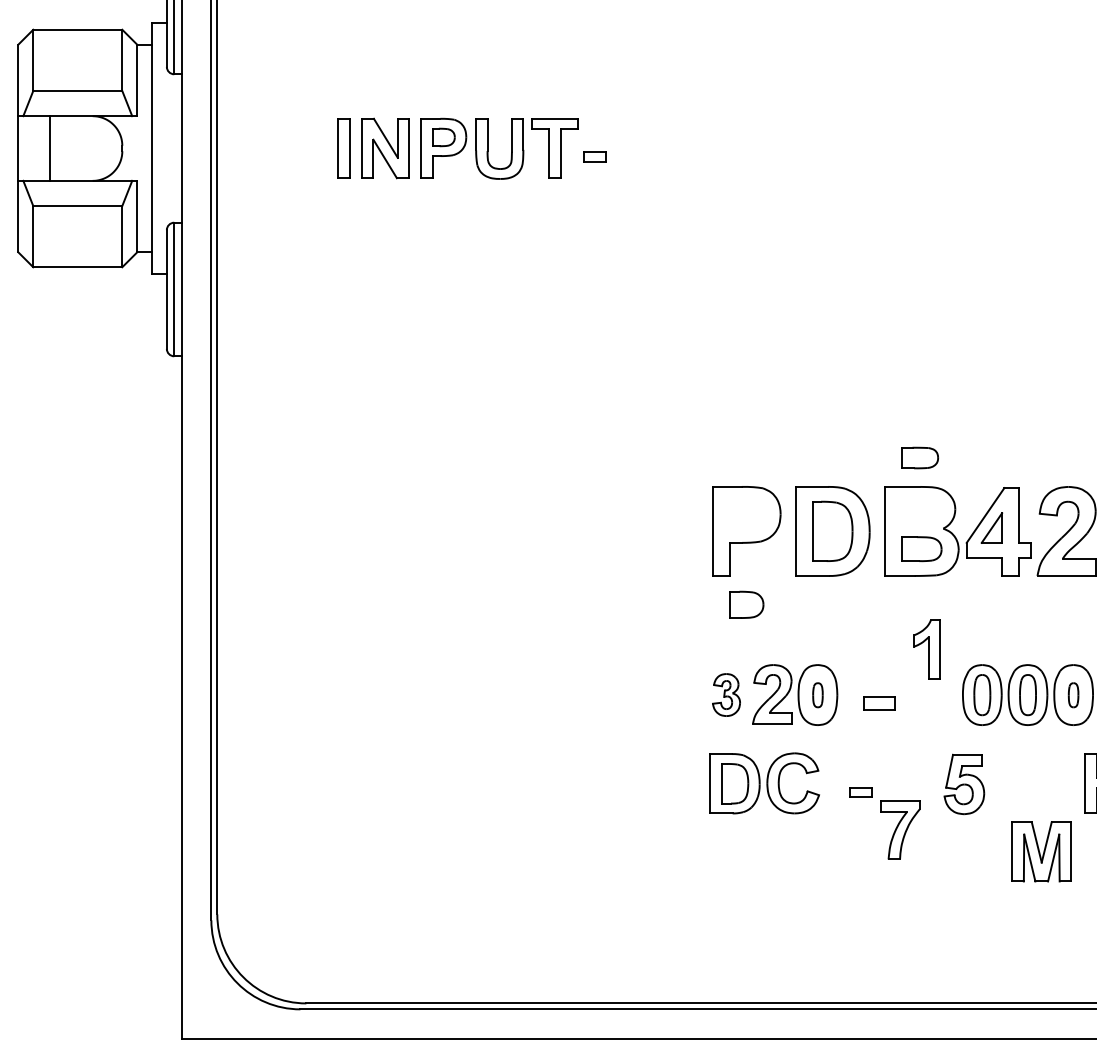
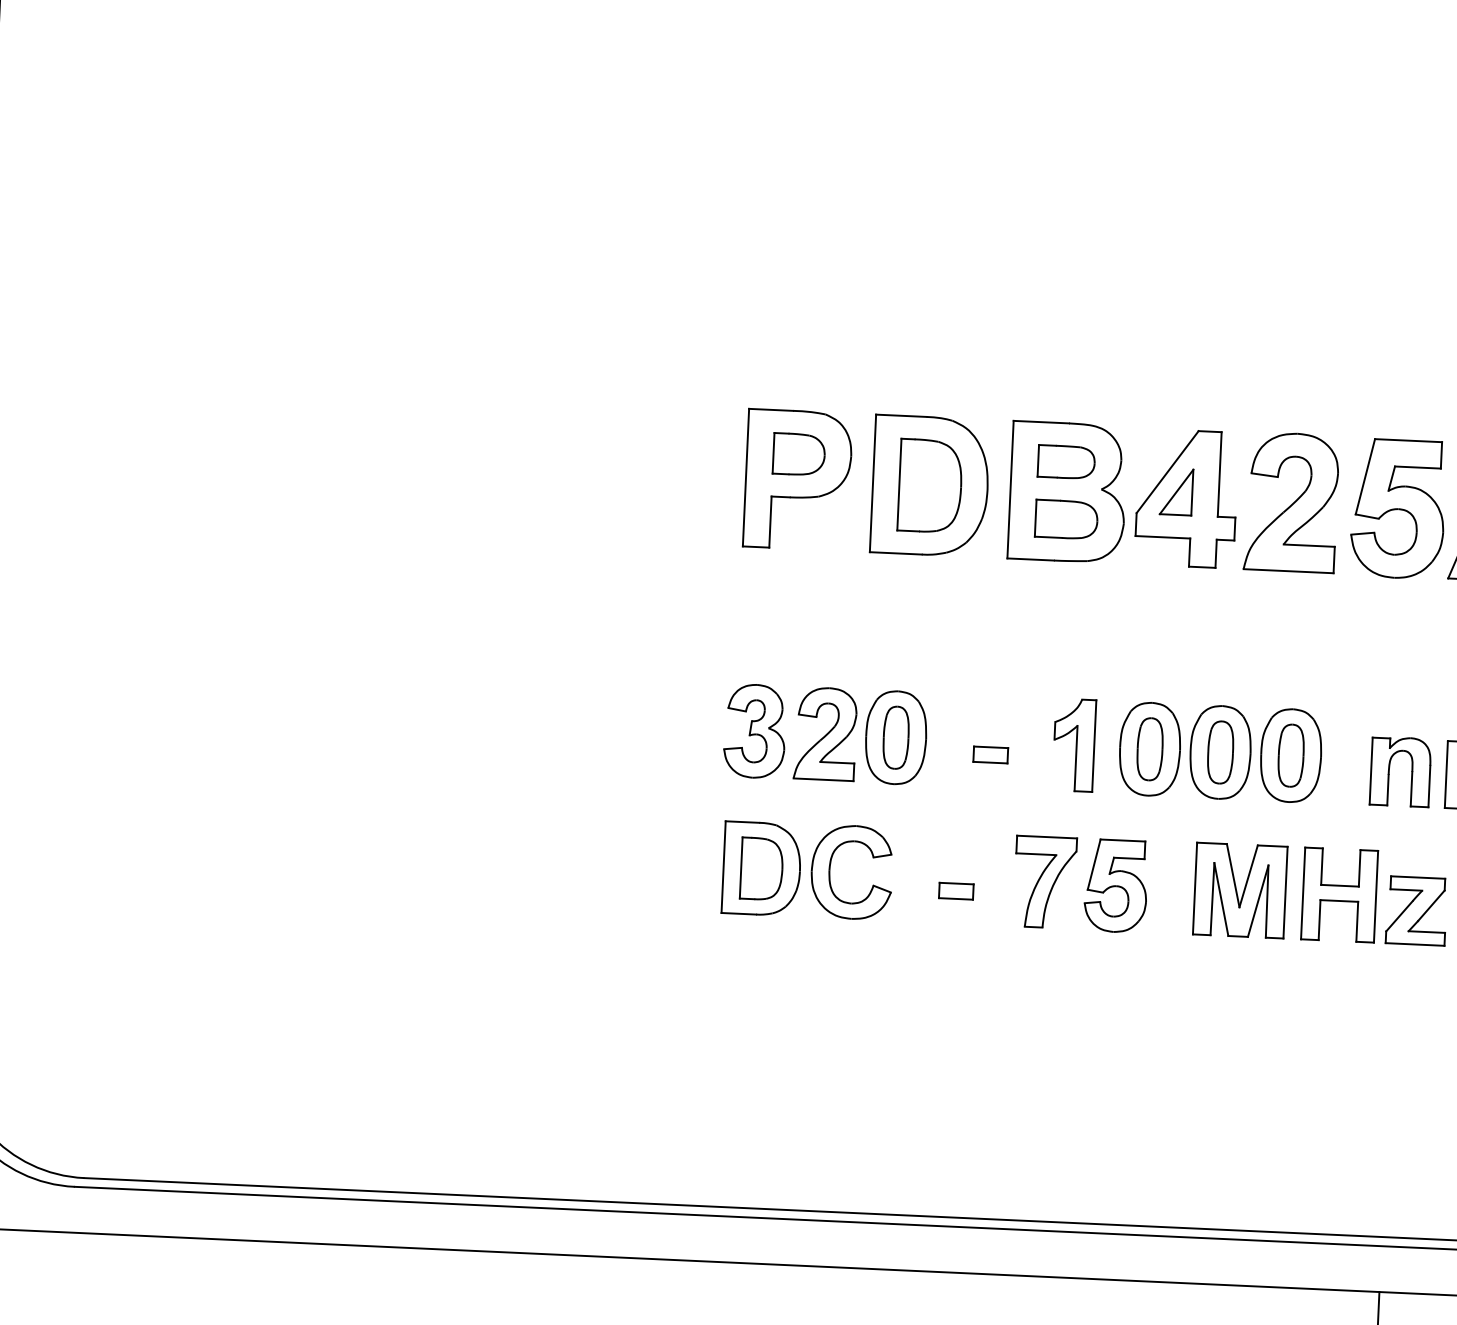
part: (919, 457) -> (1065, 461), moved
part: (746, 604) -> (798, 453), moved
part: (926, 649) -> (1073, 744), moved
part: (726, 694) -> (754, 730), size x1.43
part: (817, 695) -> (895, 738), size x1.67
part: (1073, 695) -> (1290, 756), size x1.67
part: (879, 703) -> (990, 755), size x0.71
part: (900, 829) -> (1045, 881), moved
part: (1041, 851) -> (1239, 890), moved

